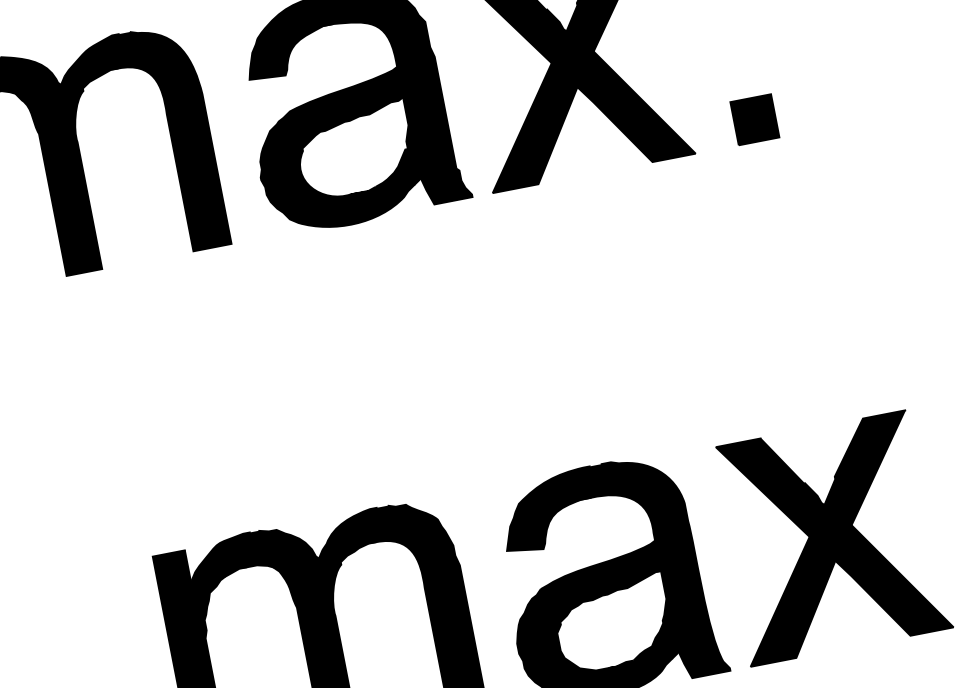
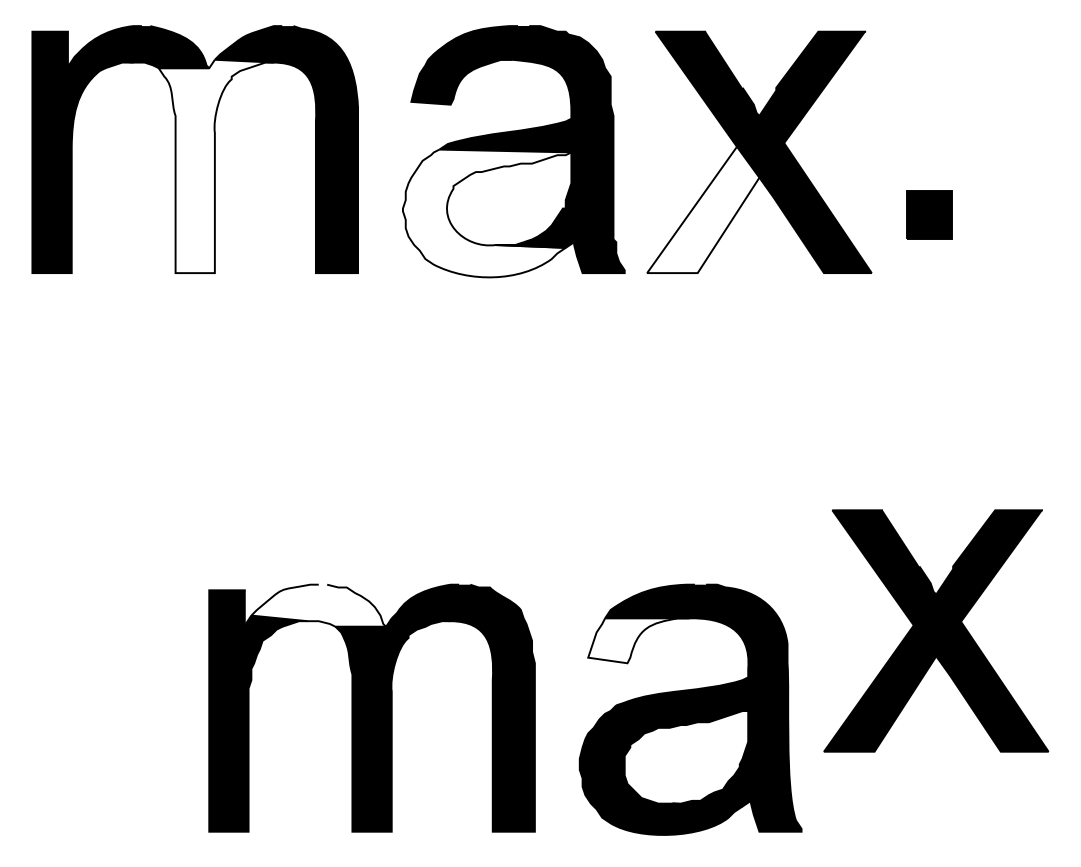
part: (754, 119) -> (929, 214), moved
fill: (532, 125) -> (703, 209), removed
fill: (337, 167) -> (486, 213), removed
fill: (84, 172) -> (215, 166), removed
fill: (549, 526) -> (638, 640), removed
part: (831, 537) -> (936, 630), moved
fill: (254, 551) -> (318, 605), removed

